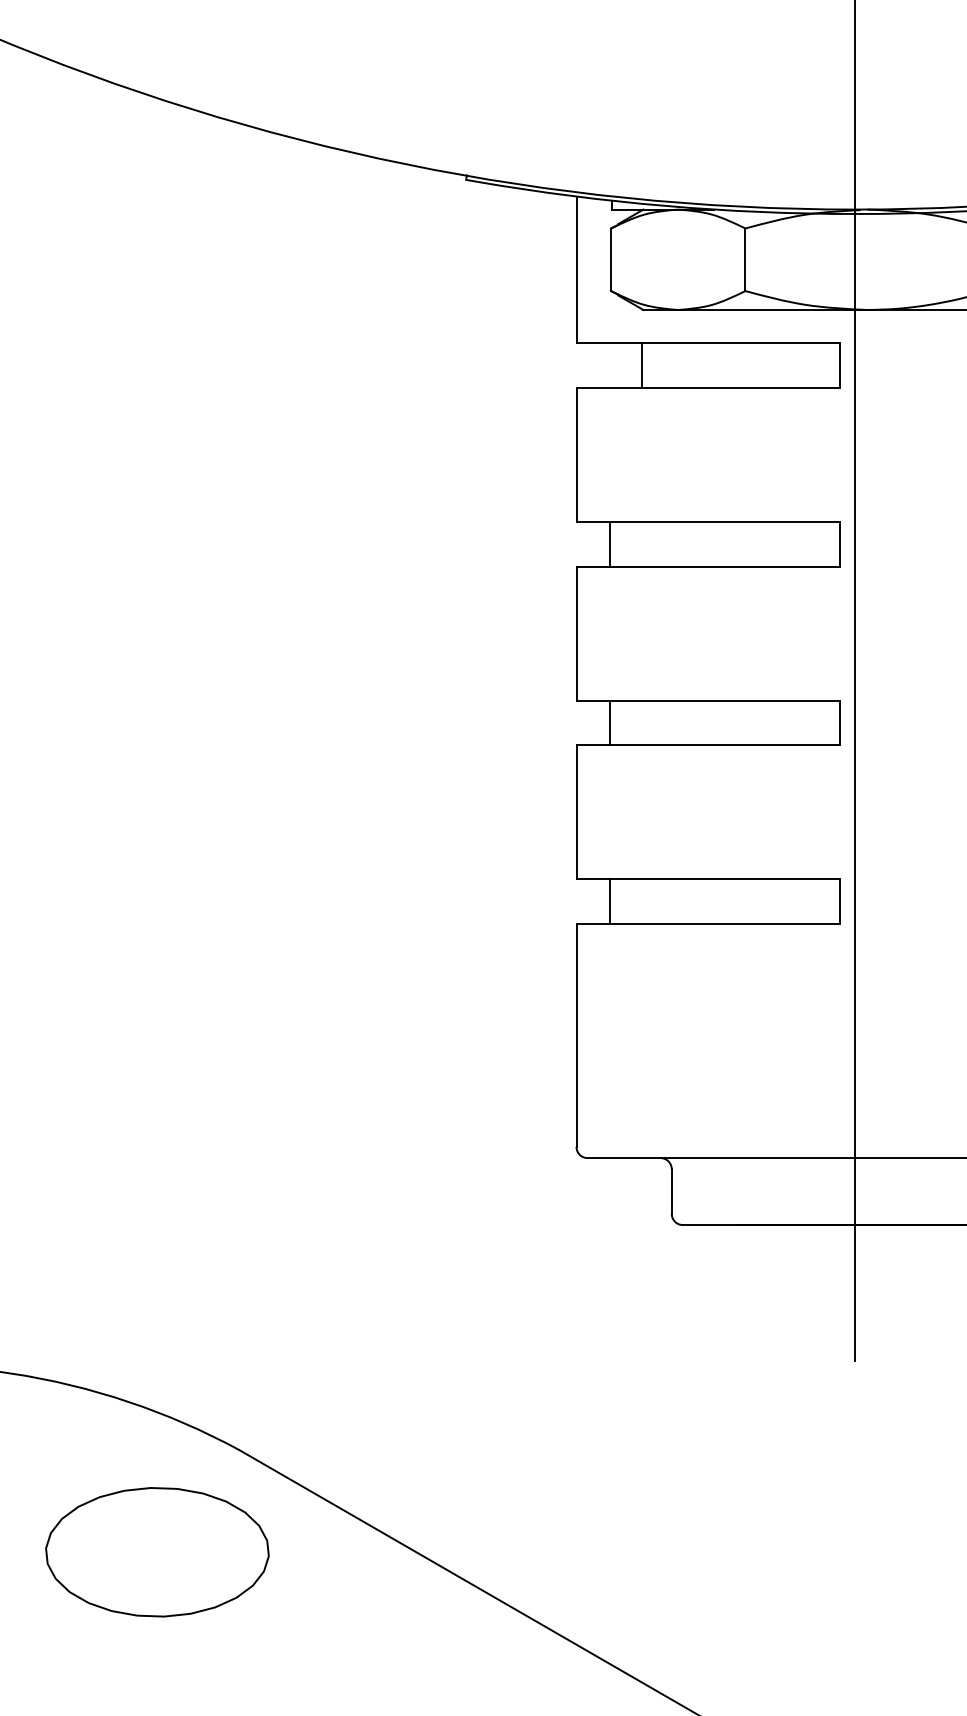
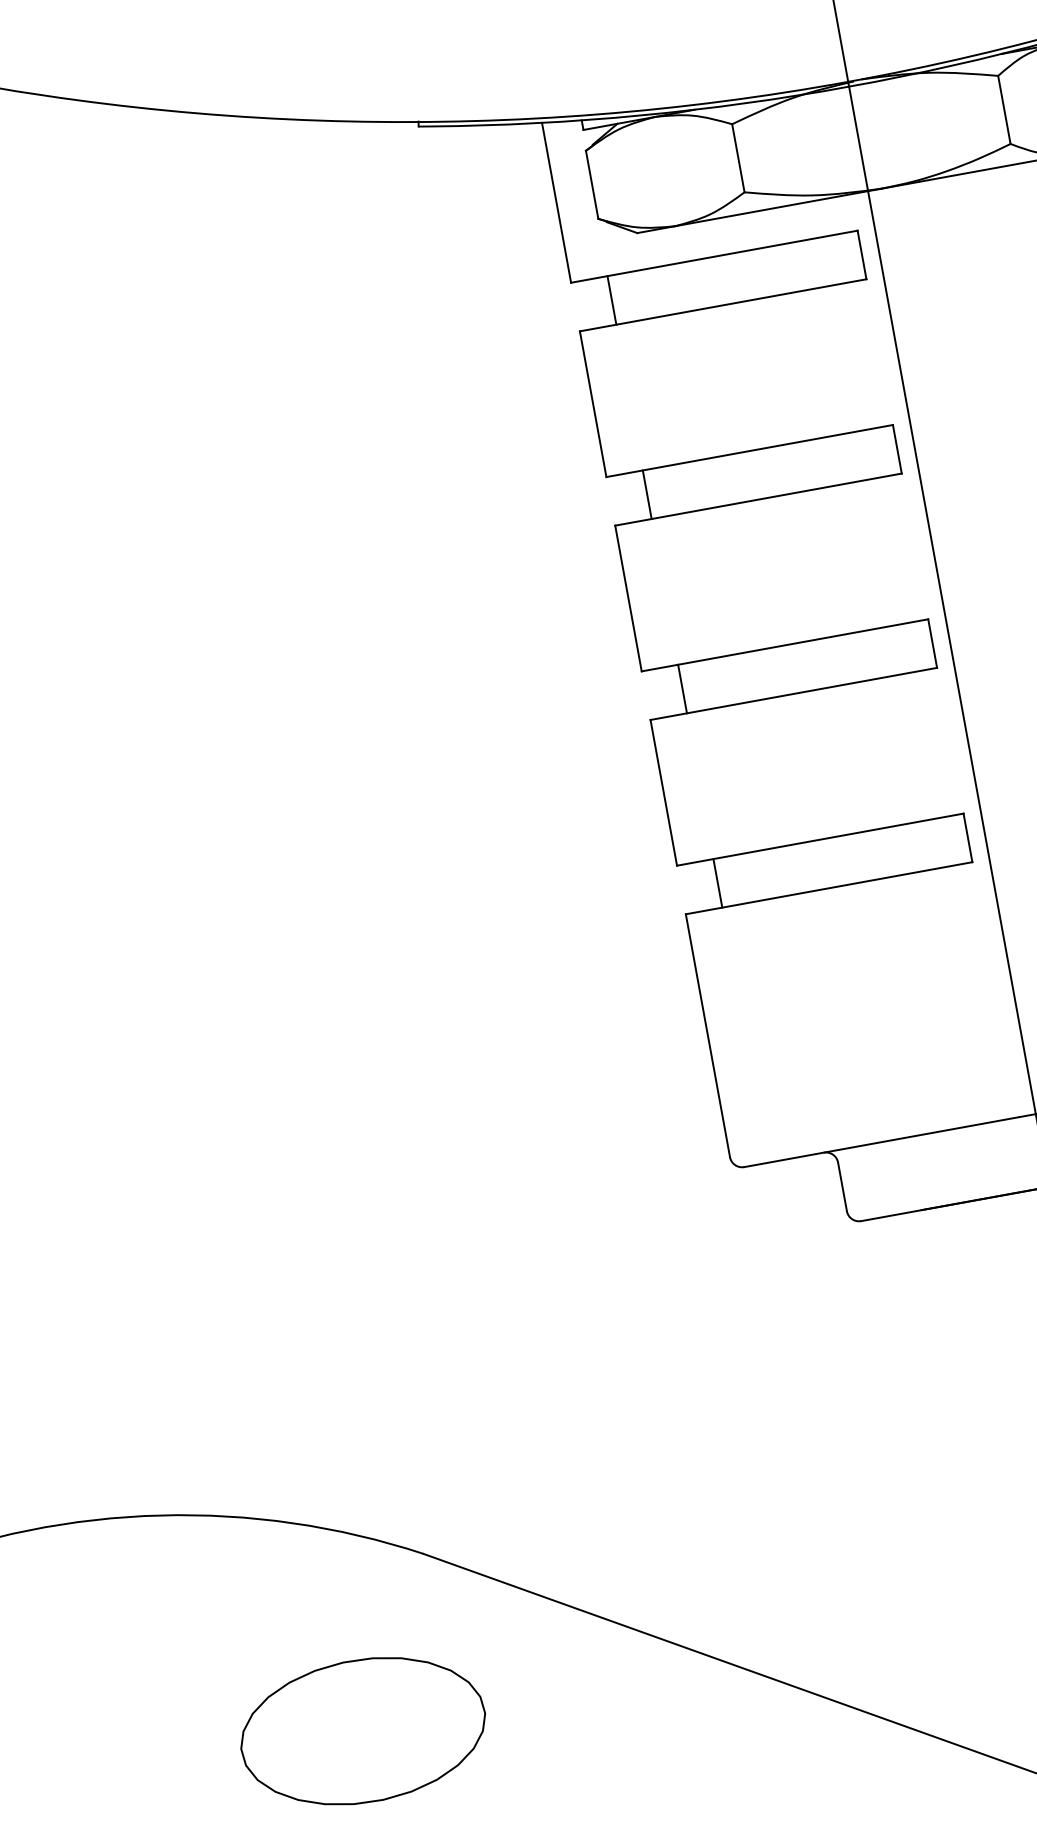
line: (641, 365) -> (611, 300), moved
part: (157, 1552) -> (363, 1731), moved

